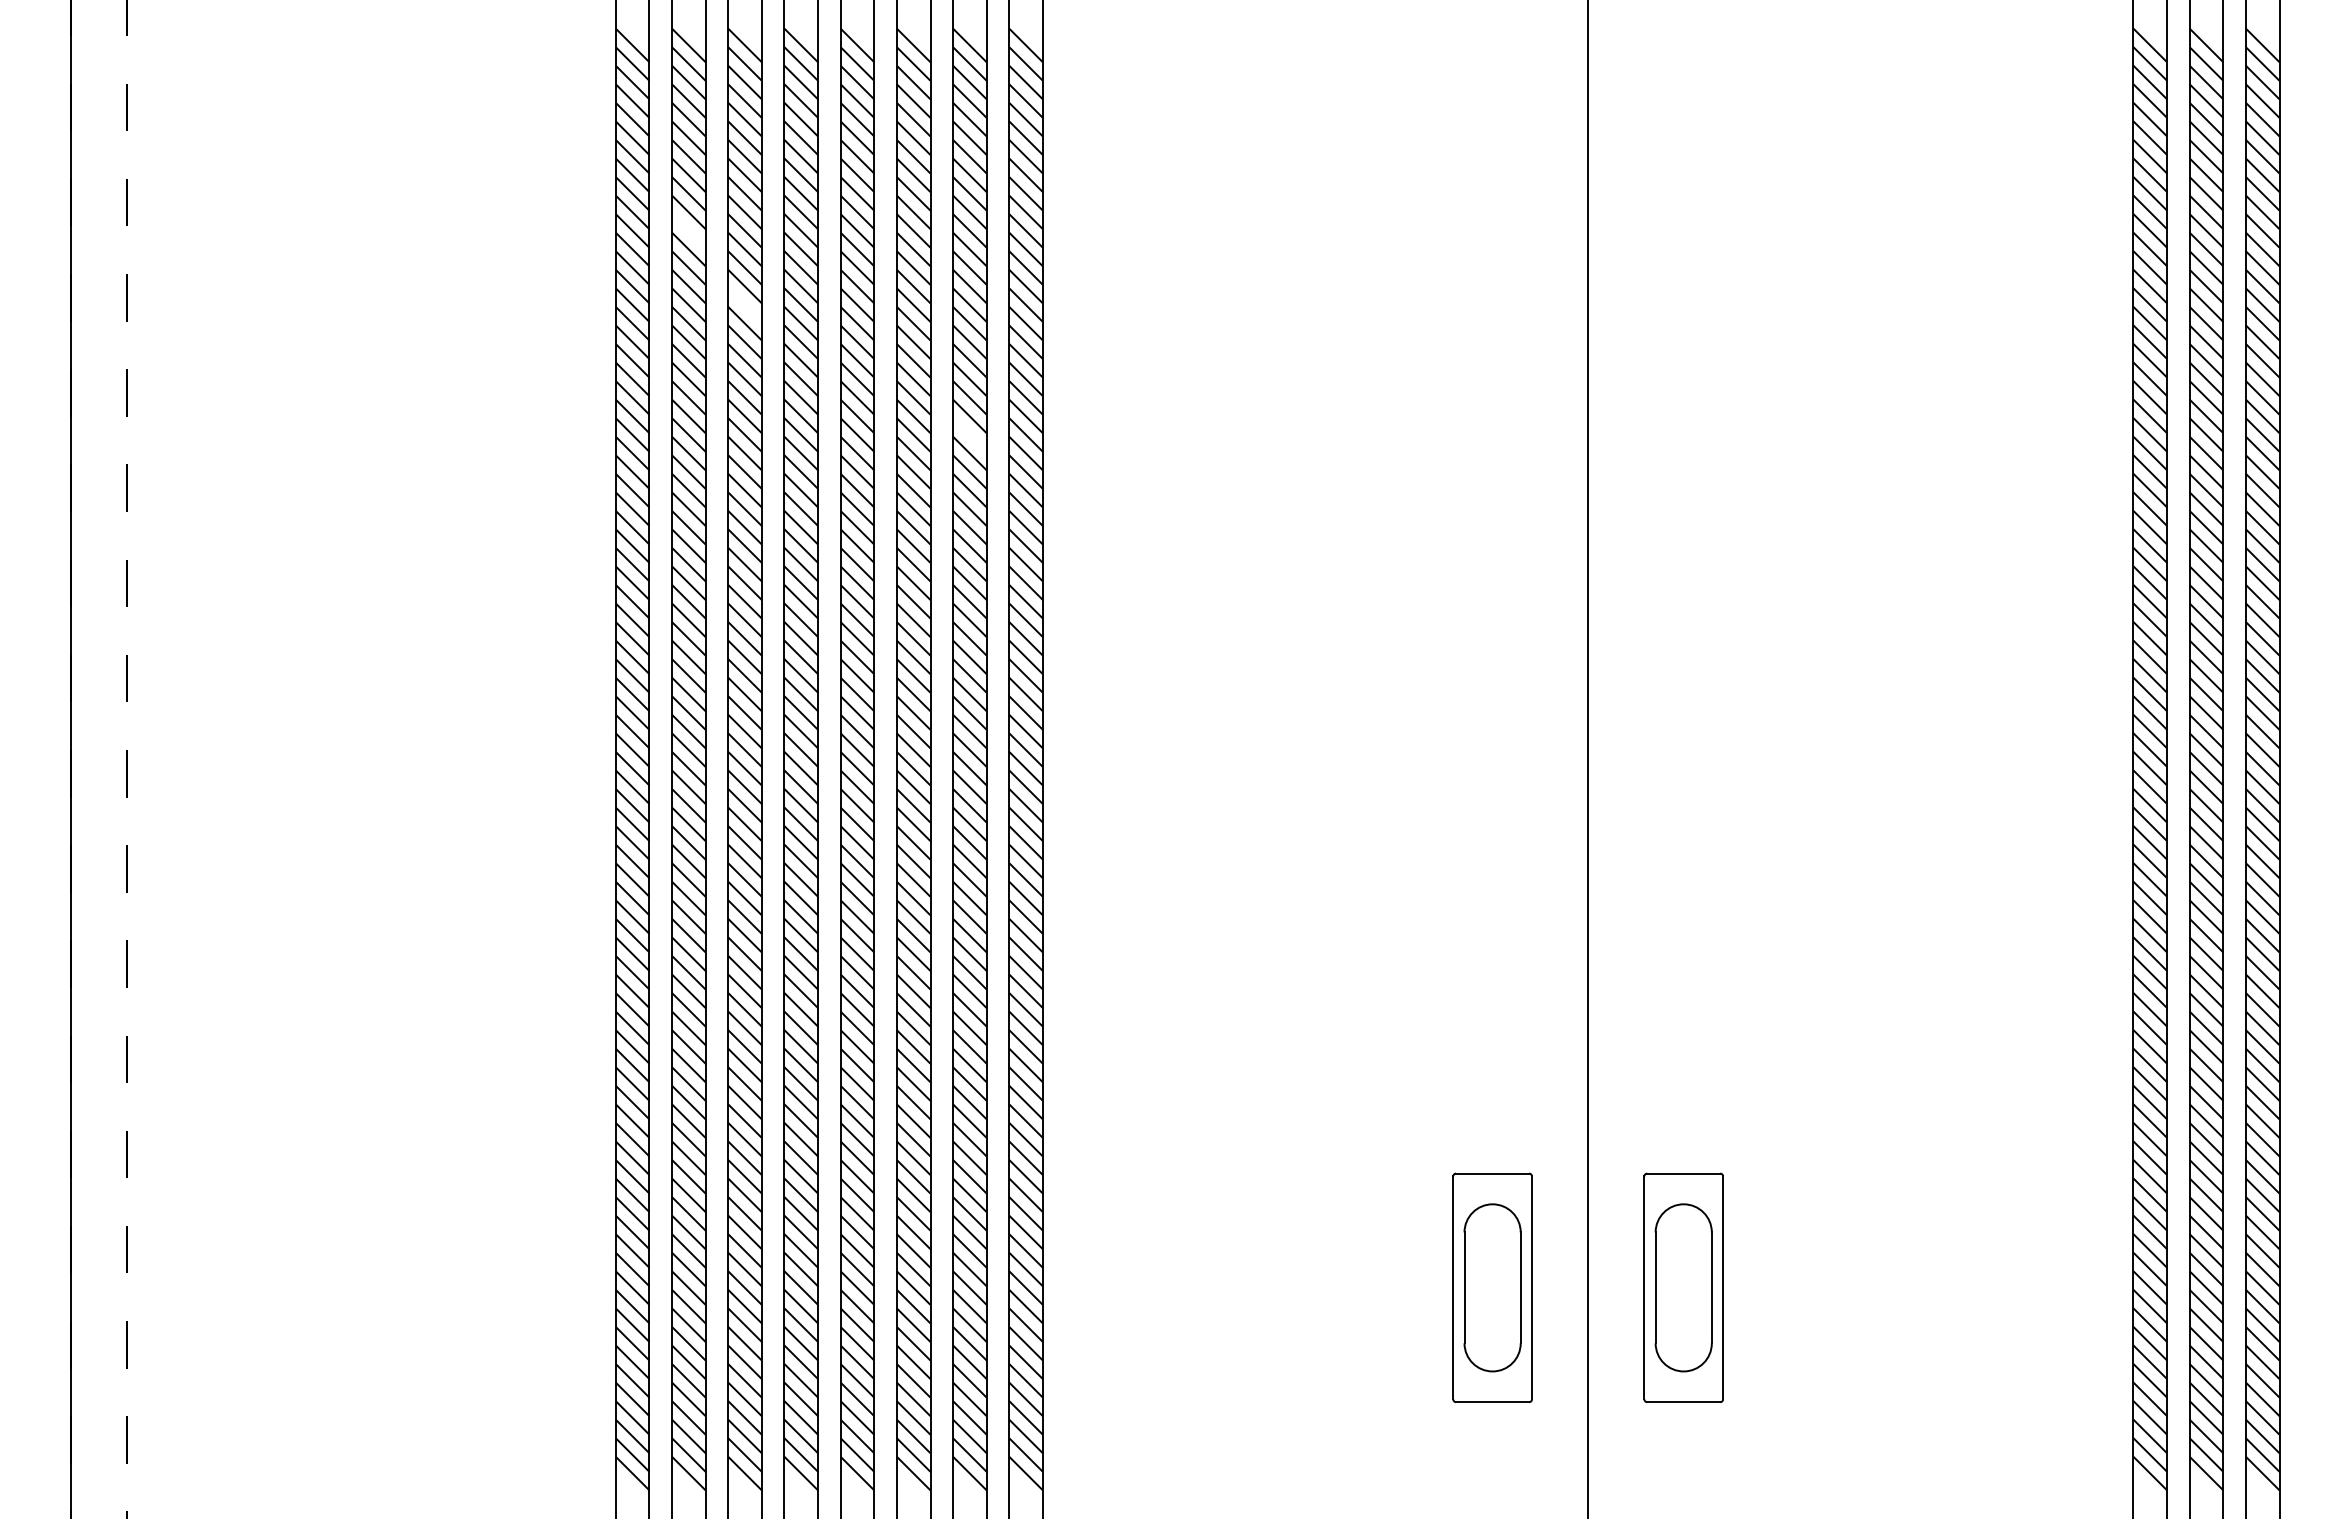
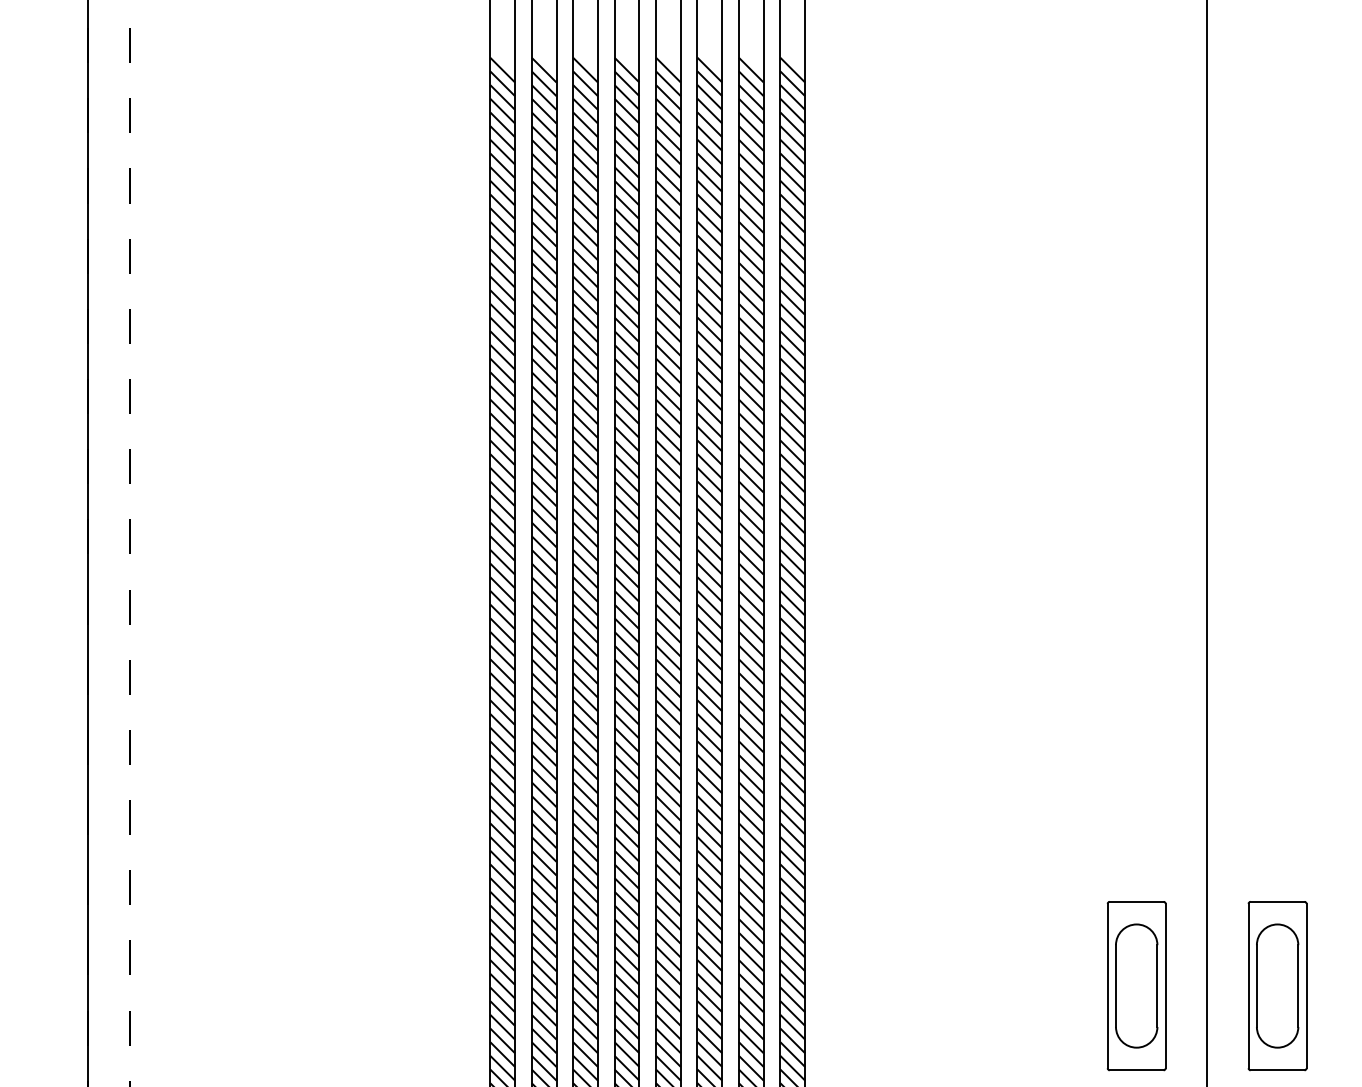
line: (688, 230) -> (543, 206), added
line: (744, 305) -> (585, 261), added
line: (969, 434) -> (751, 356), added

